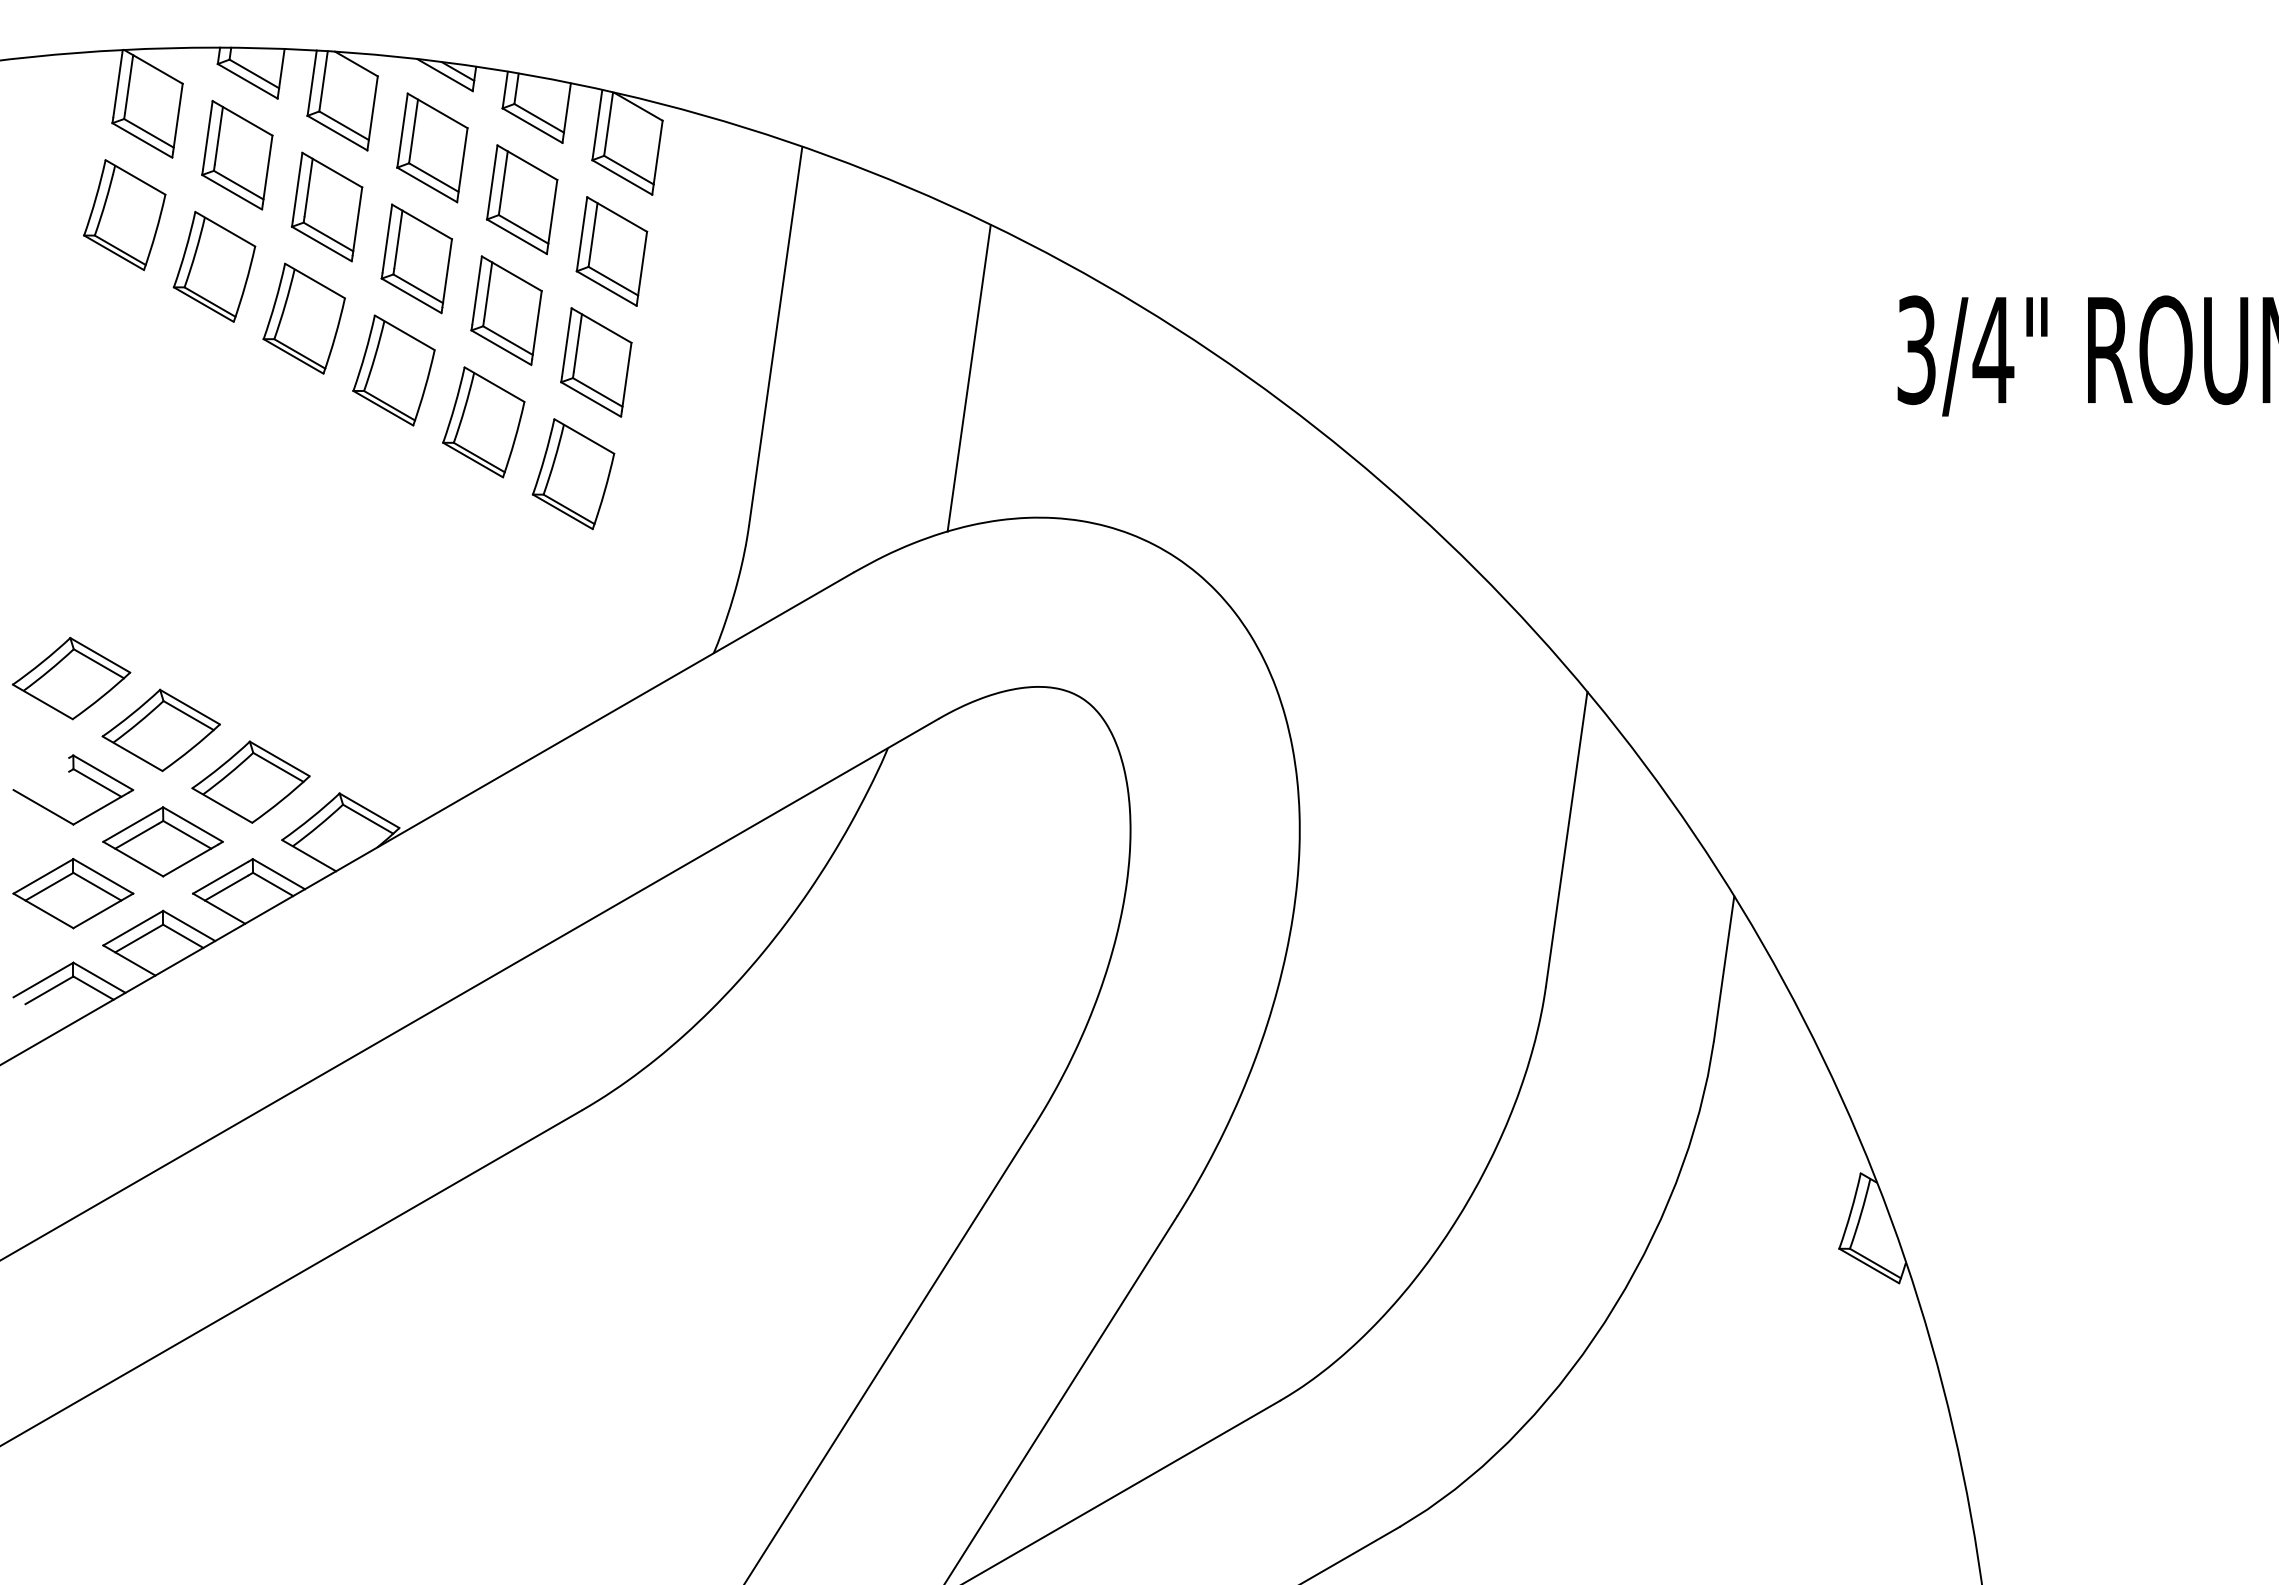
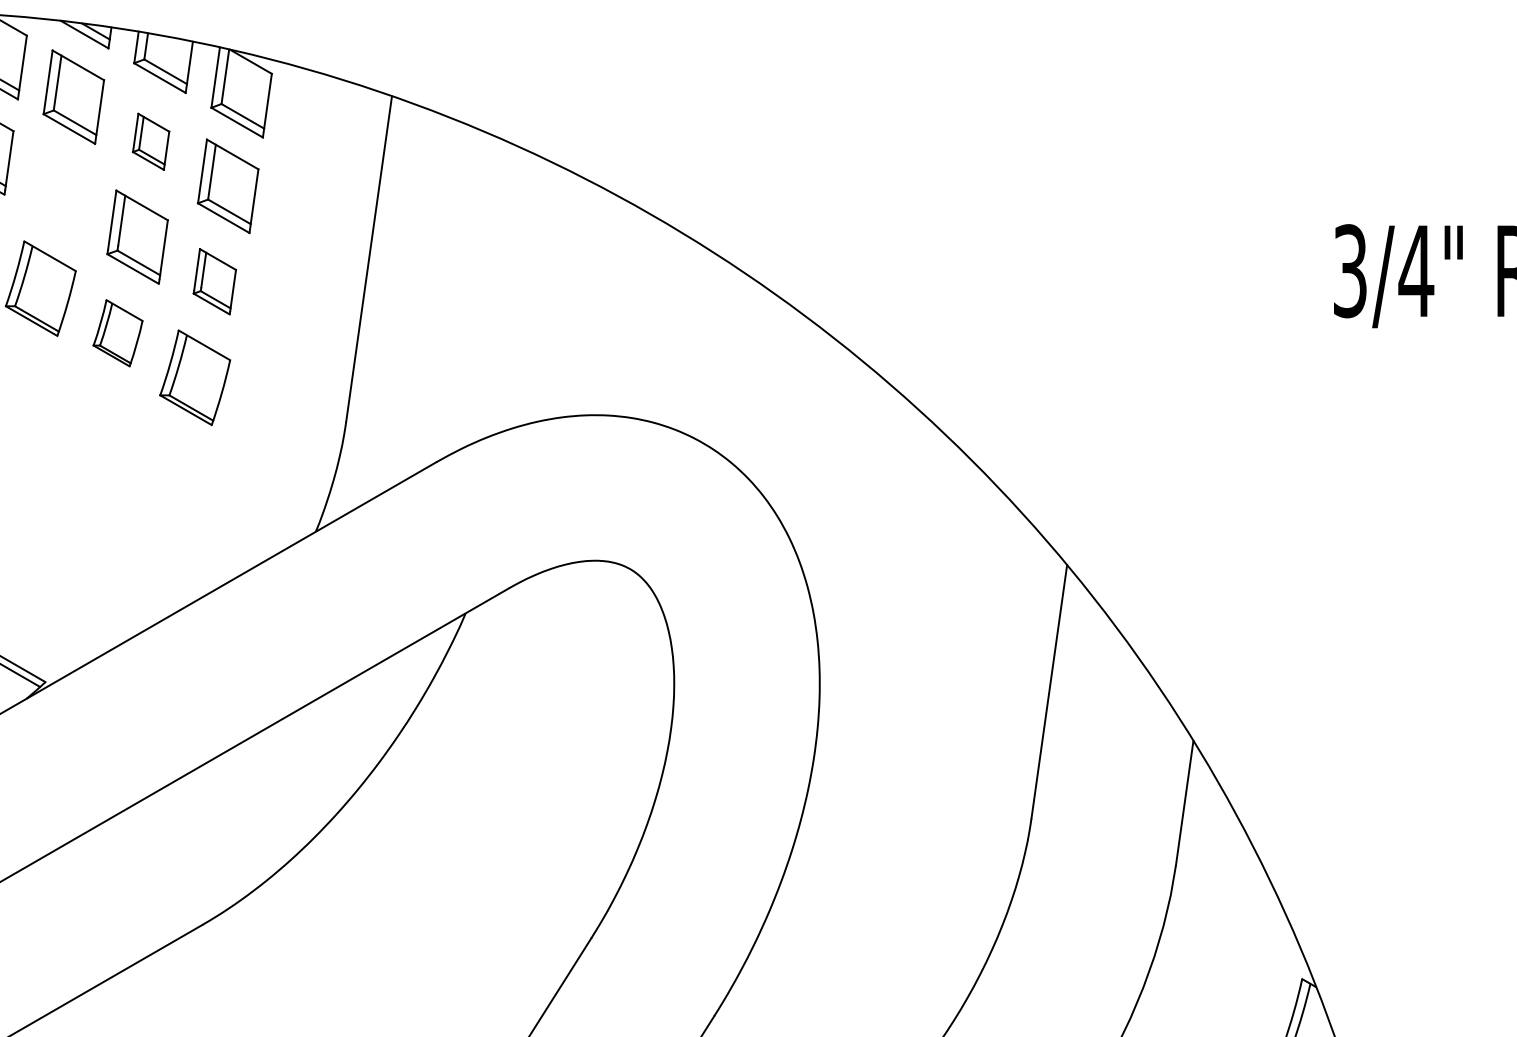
part: (522, 199) -> (151, 141), size x0.6
part: (416, 258) -> (60, 192), removed
part: (596, 362) -> (214, 281), size x0.7
line: (968, 378) -> (534, 295), removed
part: (483, 422) -> (117, 333), size x0.7

